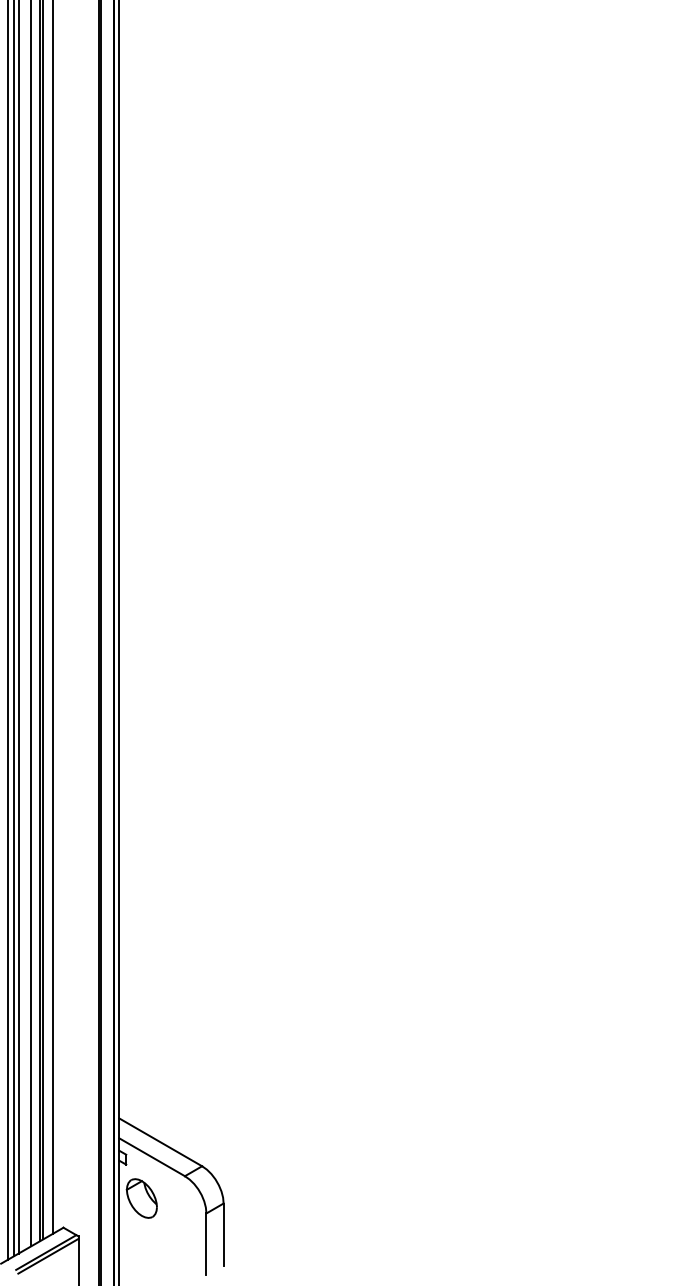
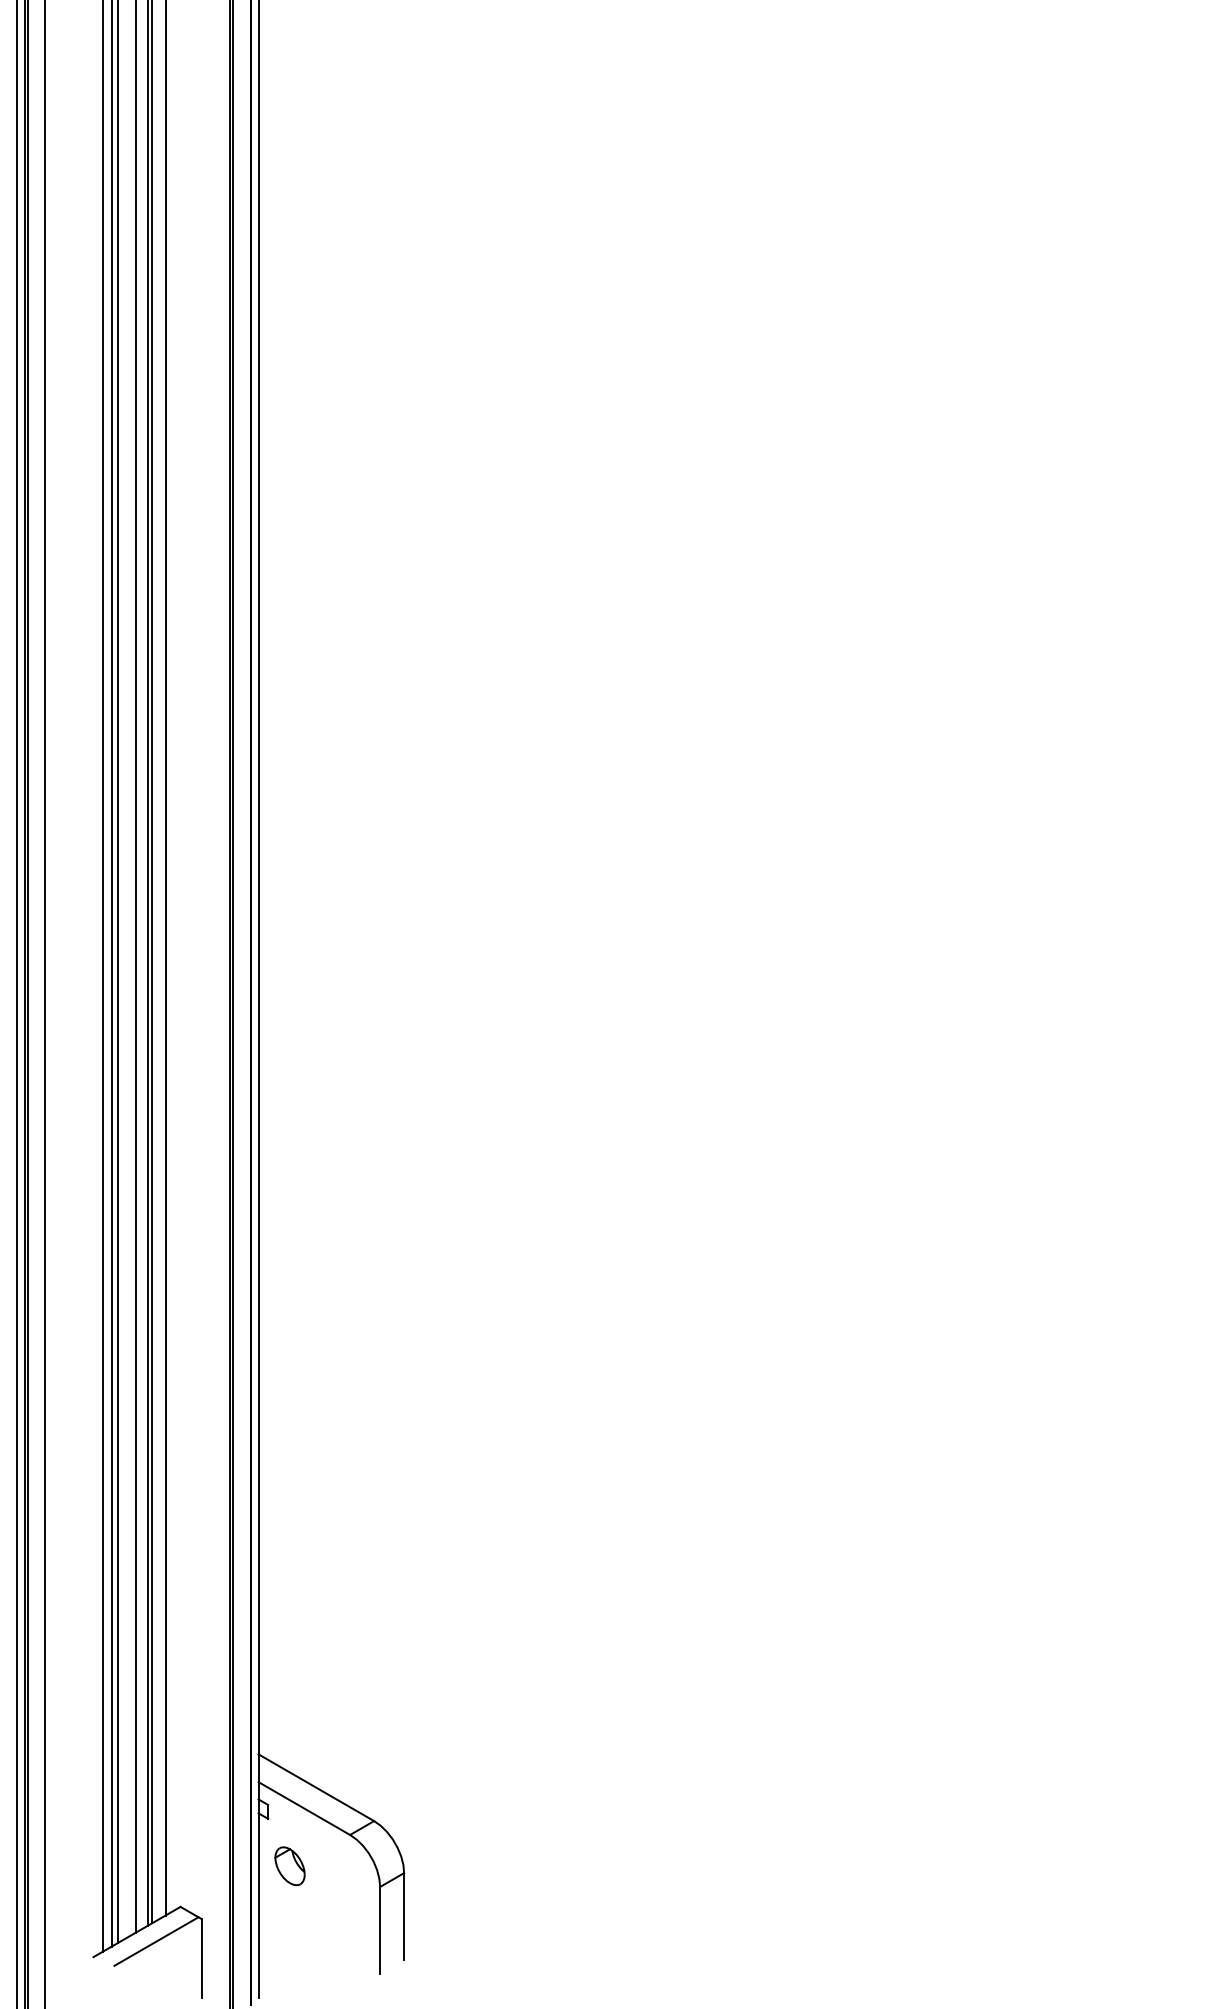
part: (141, 1198) -> (289, 1866), size x0.7
line: (48, 1256) -> (159, 1946), removed

